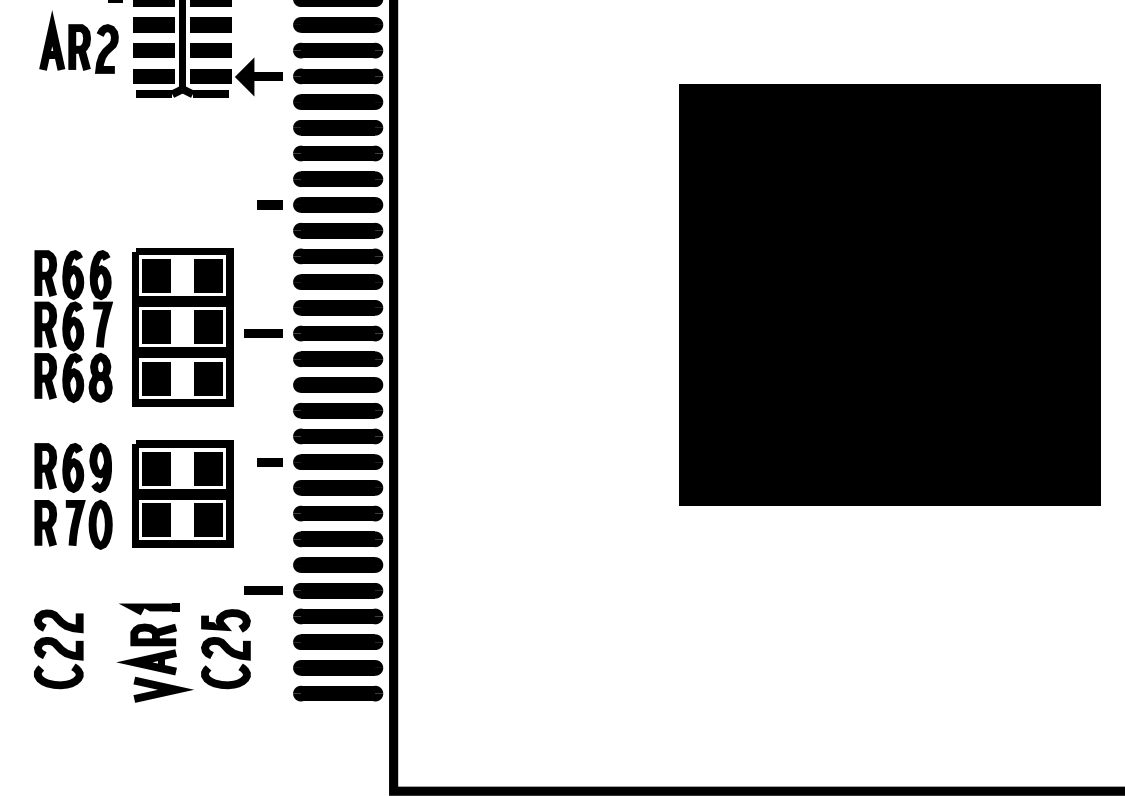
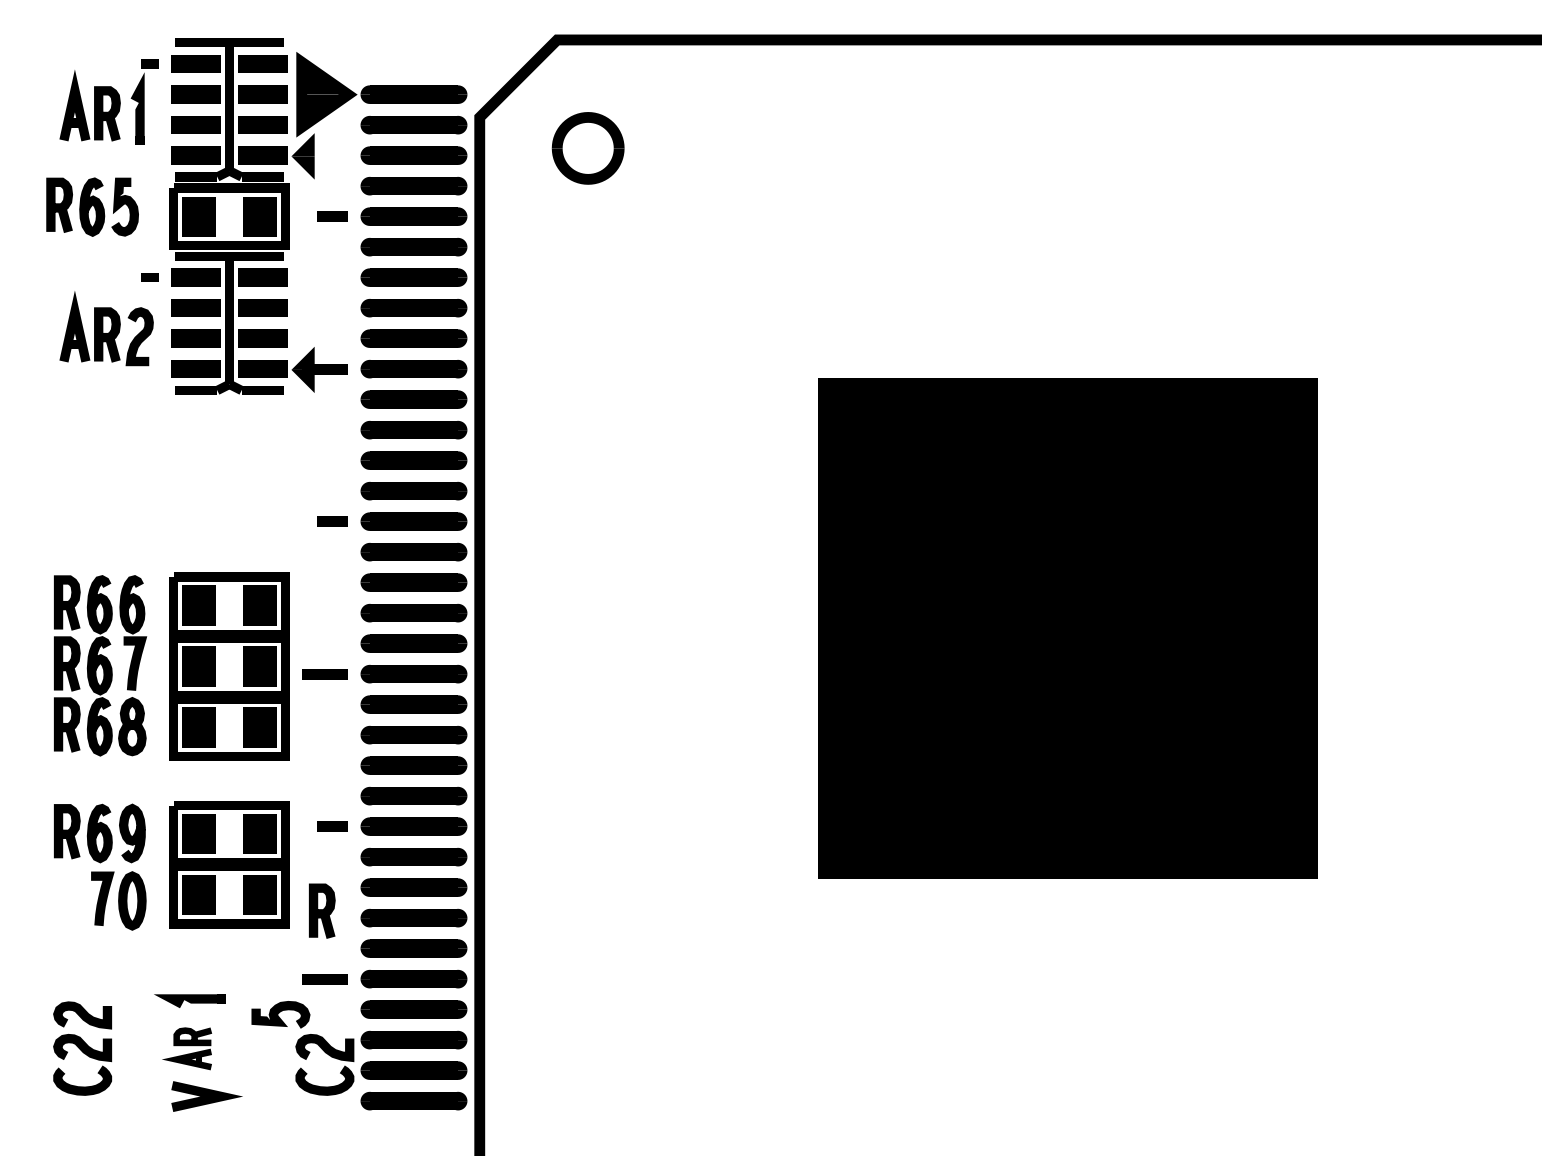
part: (45, 522) -> (322, 910), moved
part: (146, 649) -> (186, 1048), size x0.7
part: (228, 655) -> (328, 1055), moved

